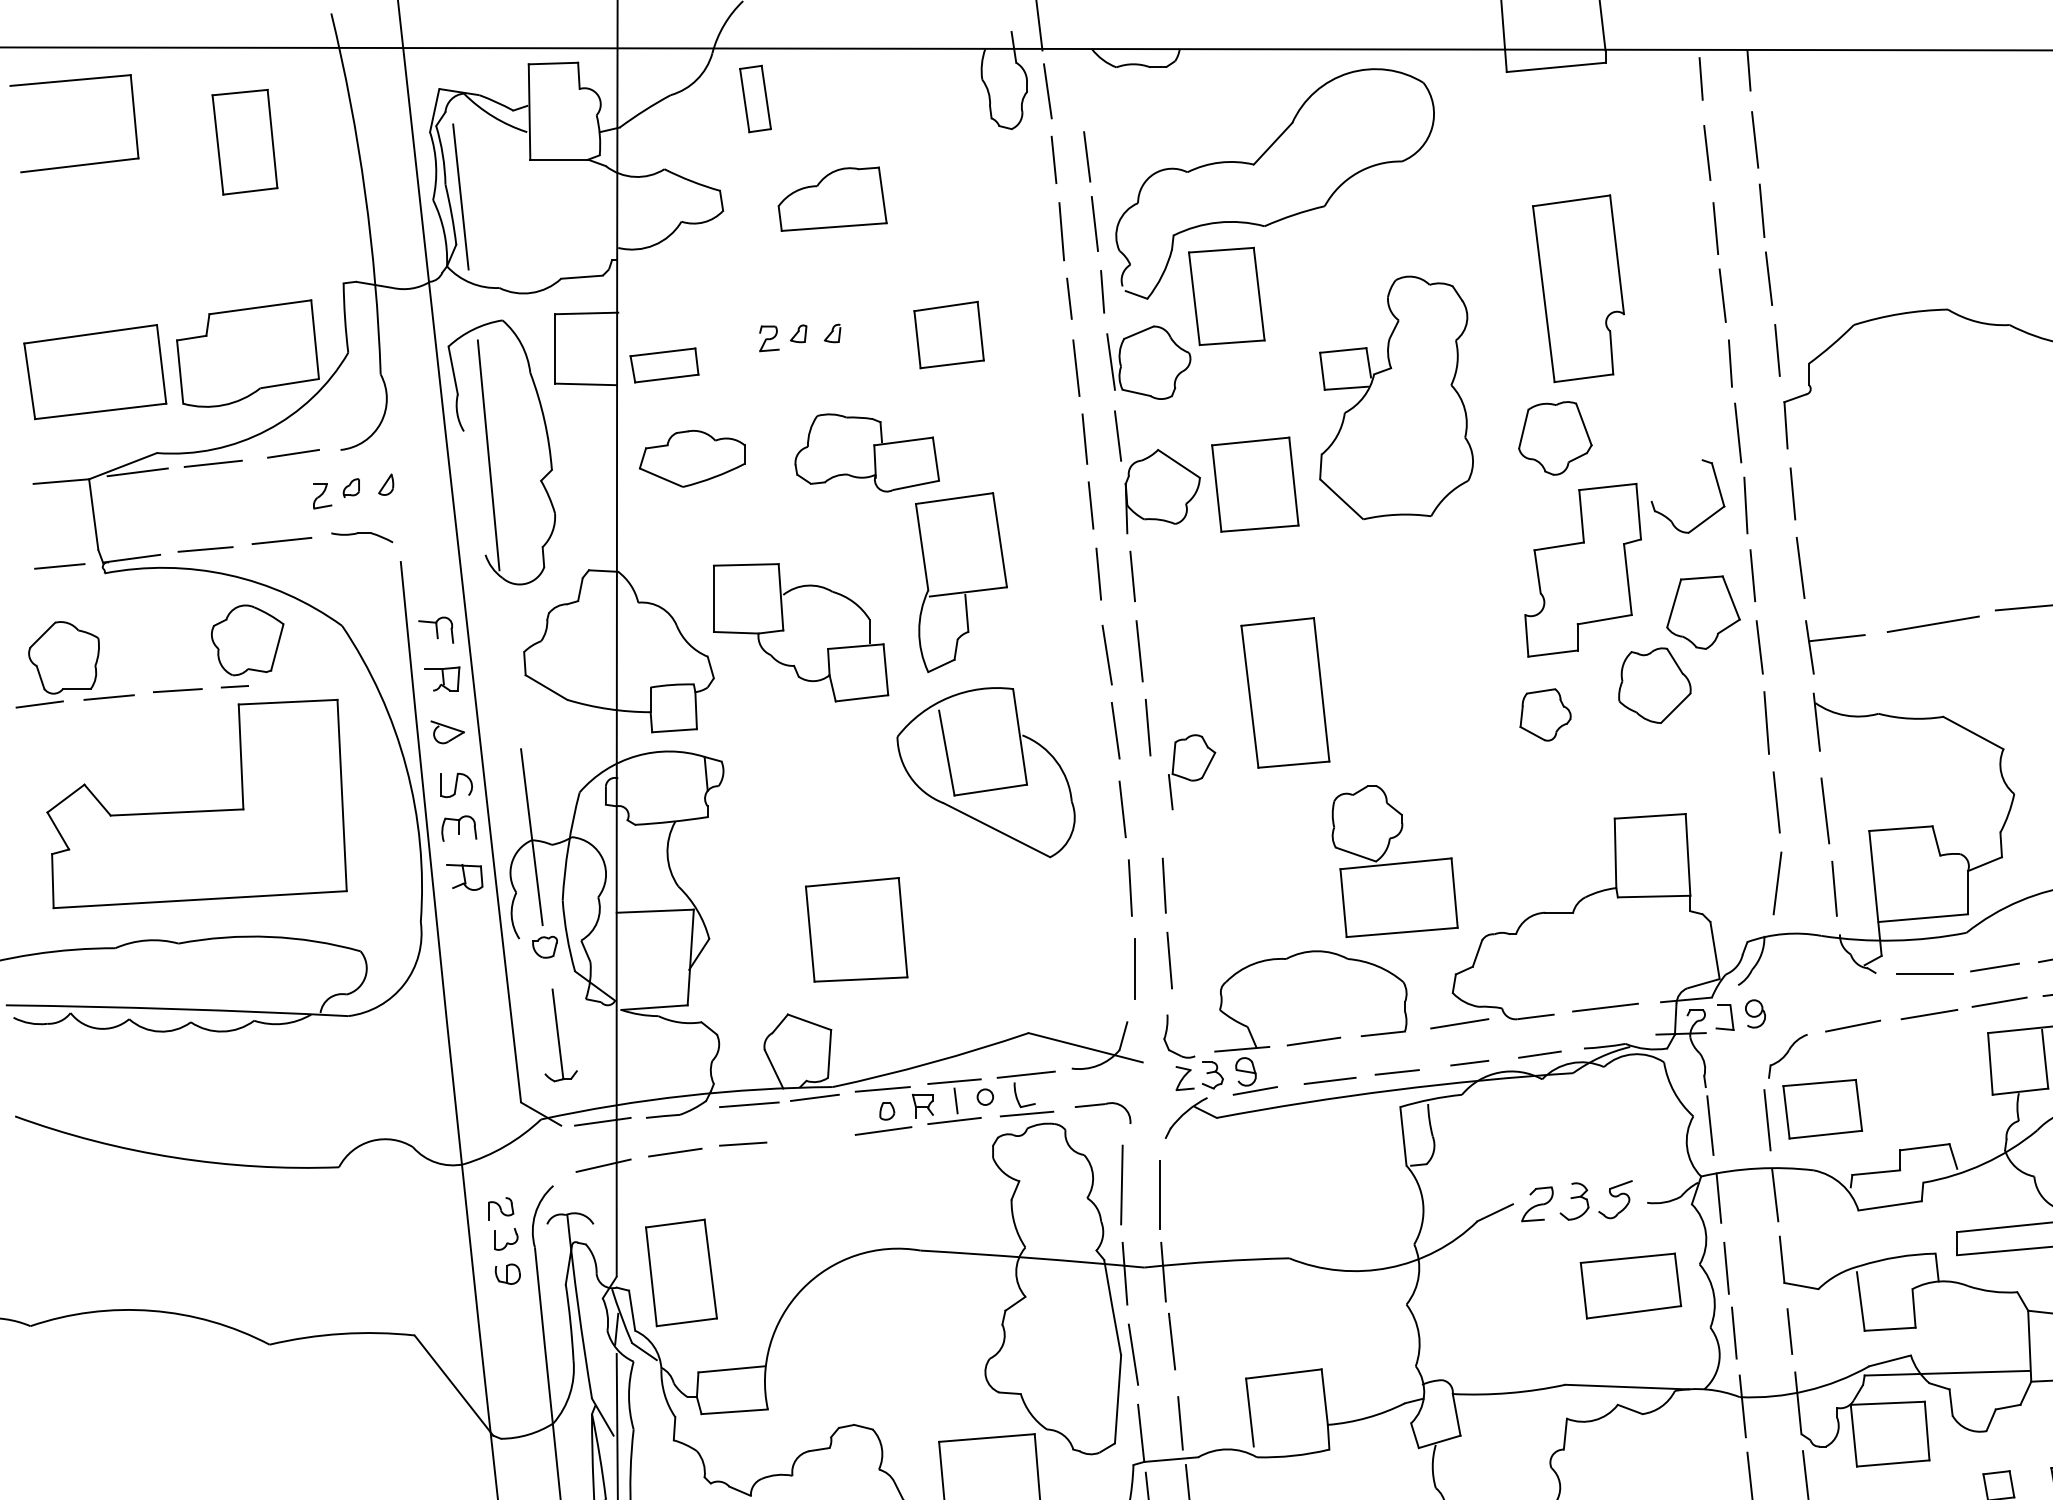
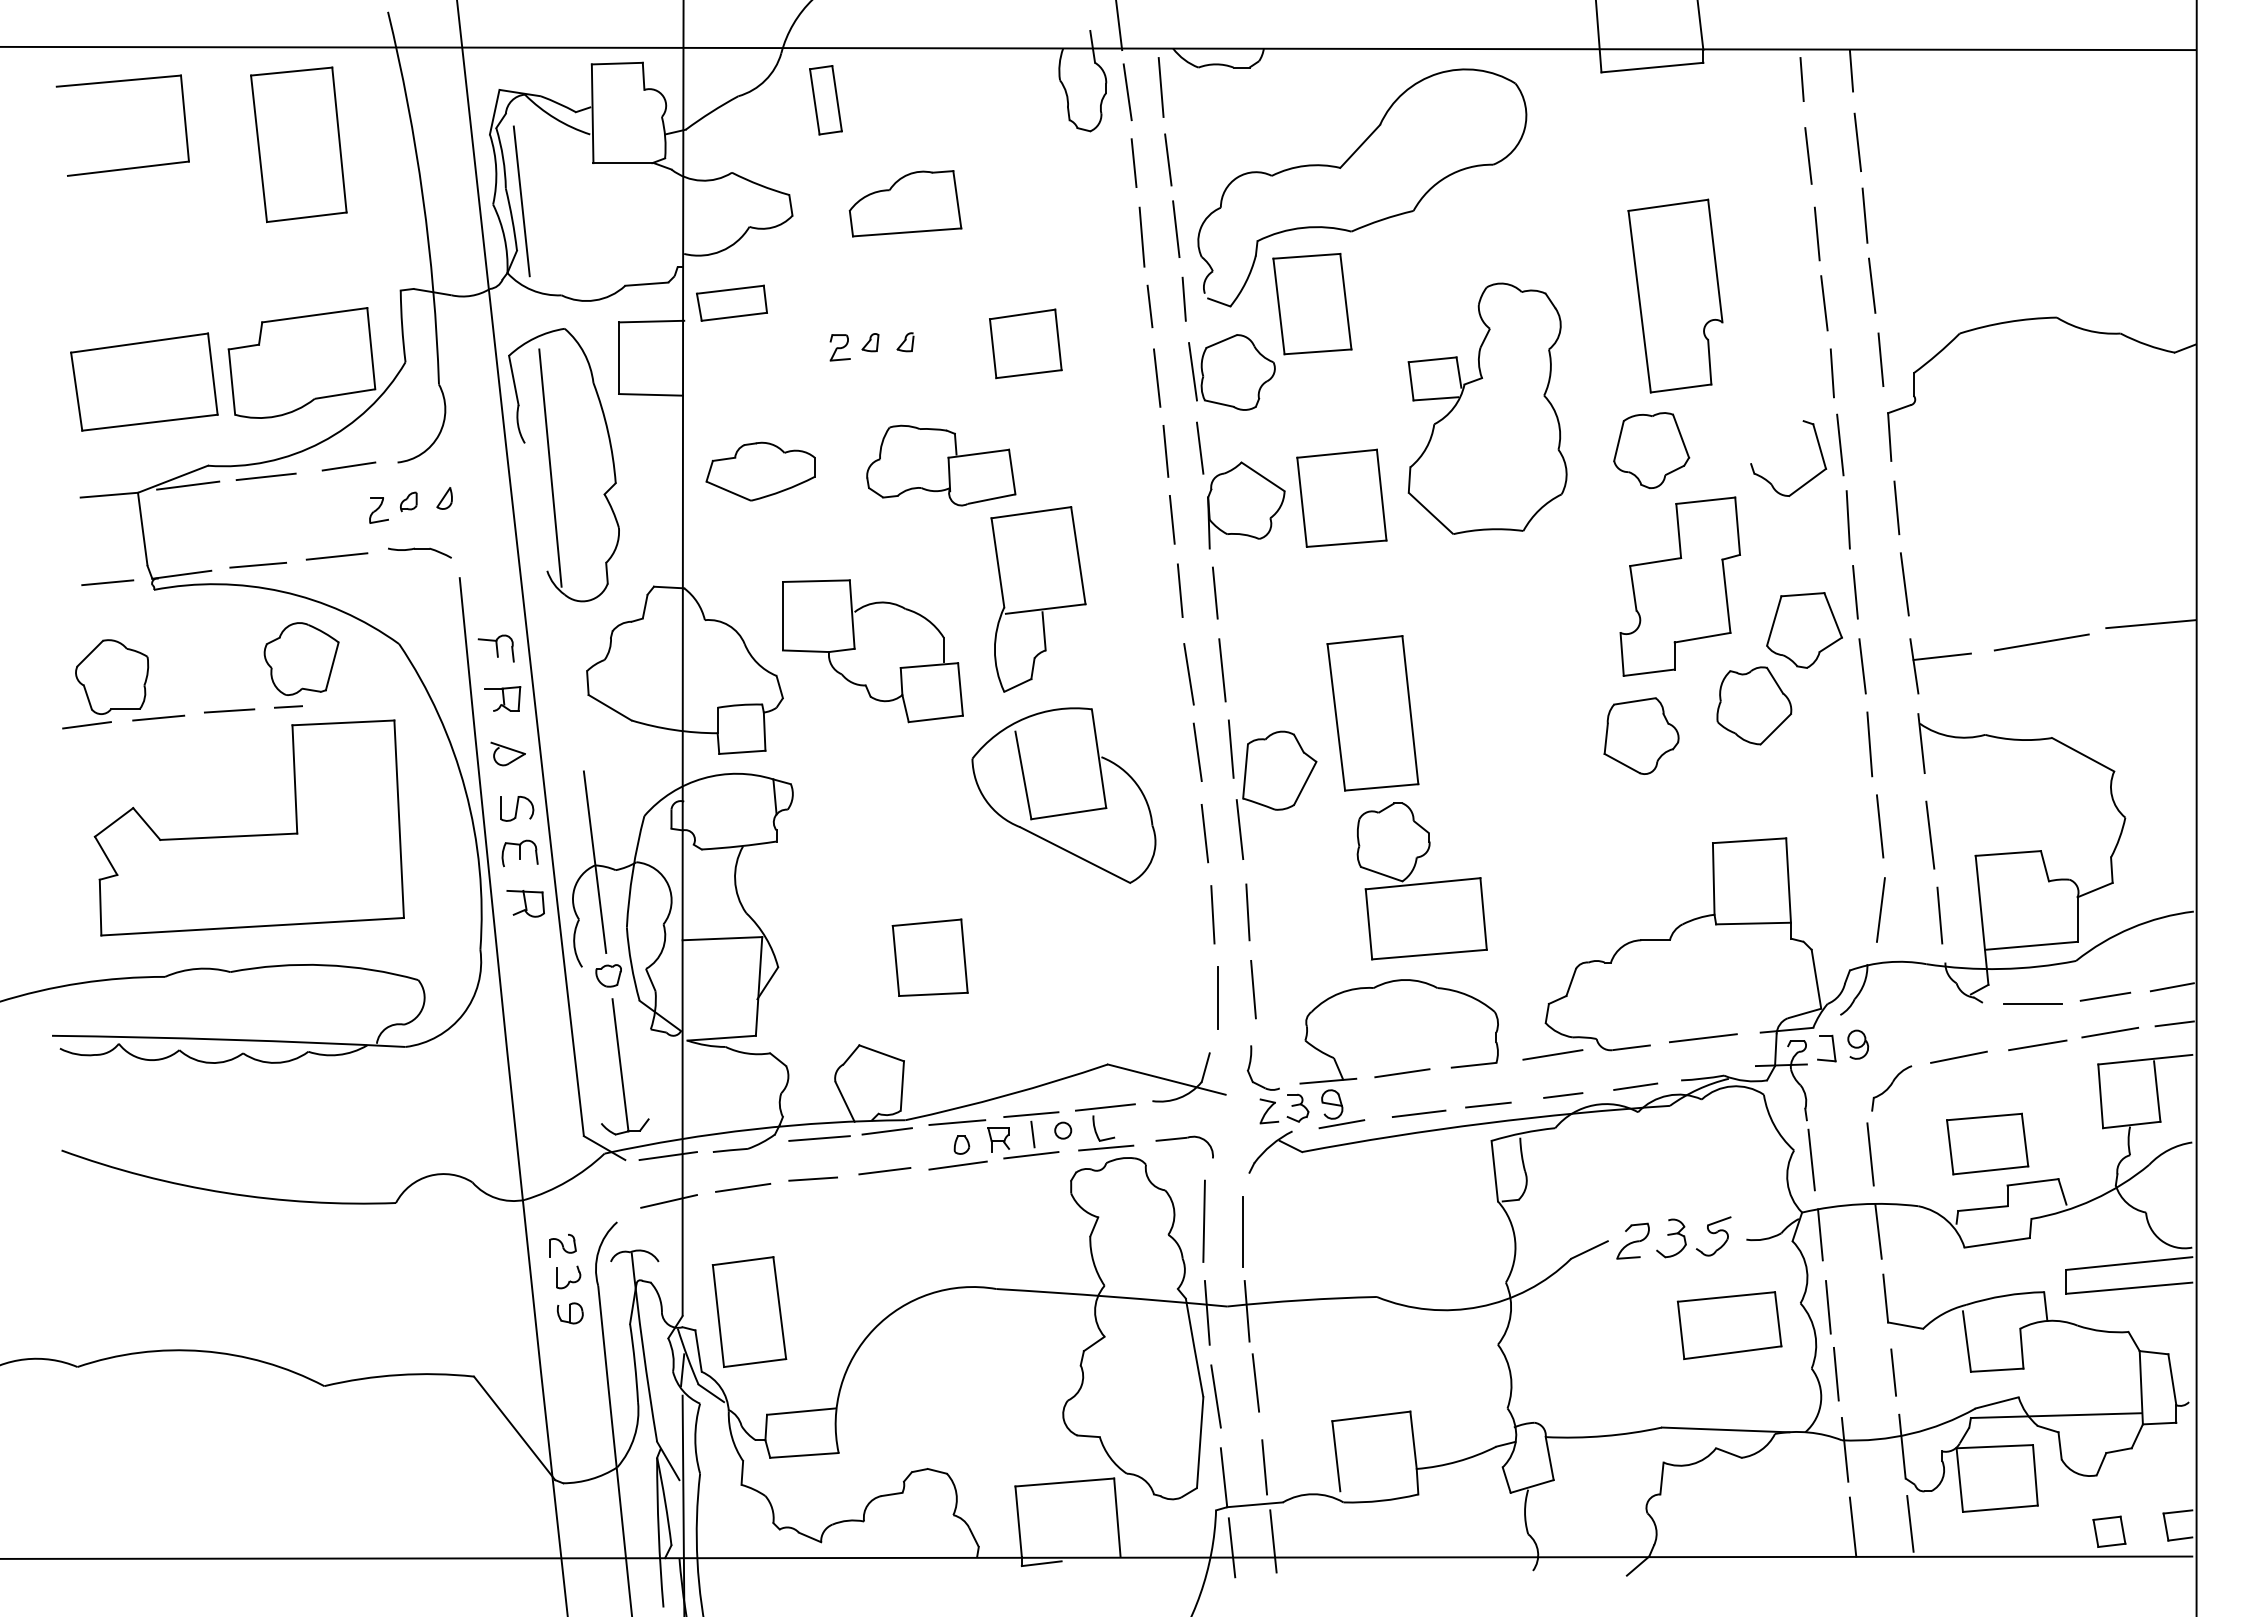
line: (1079, 86) -> (1160, 87), added
part: (244, 141) -> (298, 144), size x1.43
part: (664, 364) -> (731, 302), moved
part: (1704, 519) -> (1805, 482), moved
part: (1545, 714) -> (1641, 735), size x1.43
part: (1191, 771) -> (1276, 794), size x1.67
part: (1394, 861) -> (1421, 881), moved
part: (855, 929) -> (929, 957), size x0.71
part: (561, 1035) -> (625, 1066), size x1.43
part: (1822, 1108) -> (1987, 1143), moved
line: (812, 1136) -> (884, 1171), added

